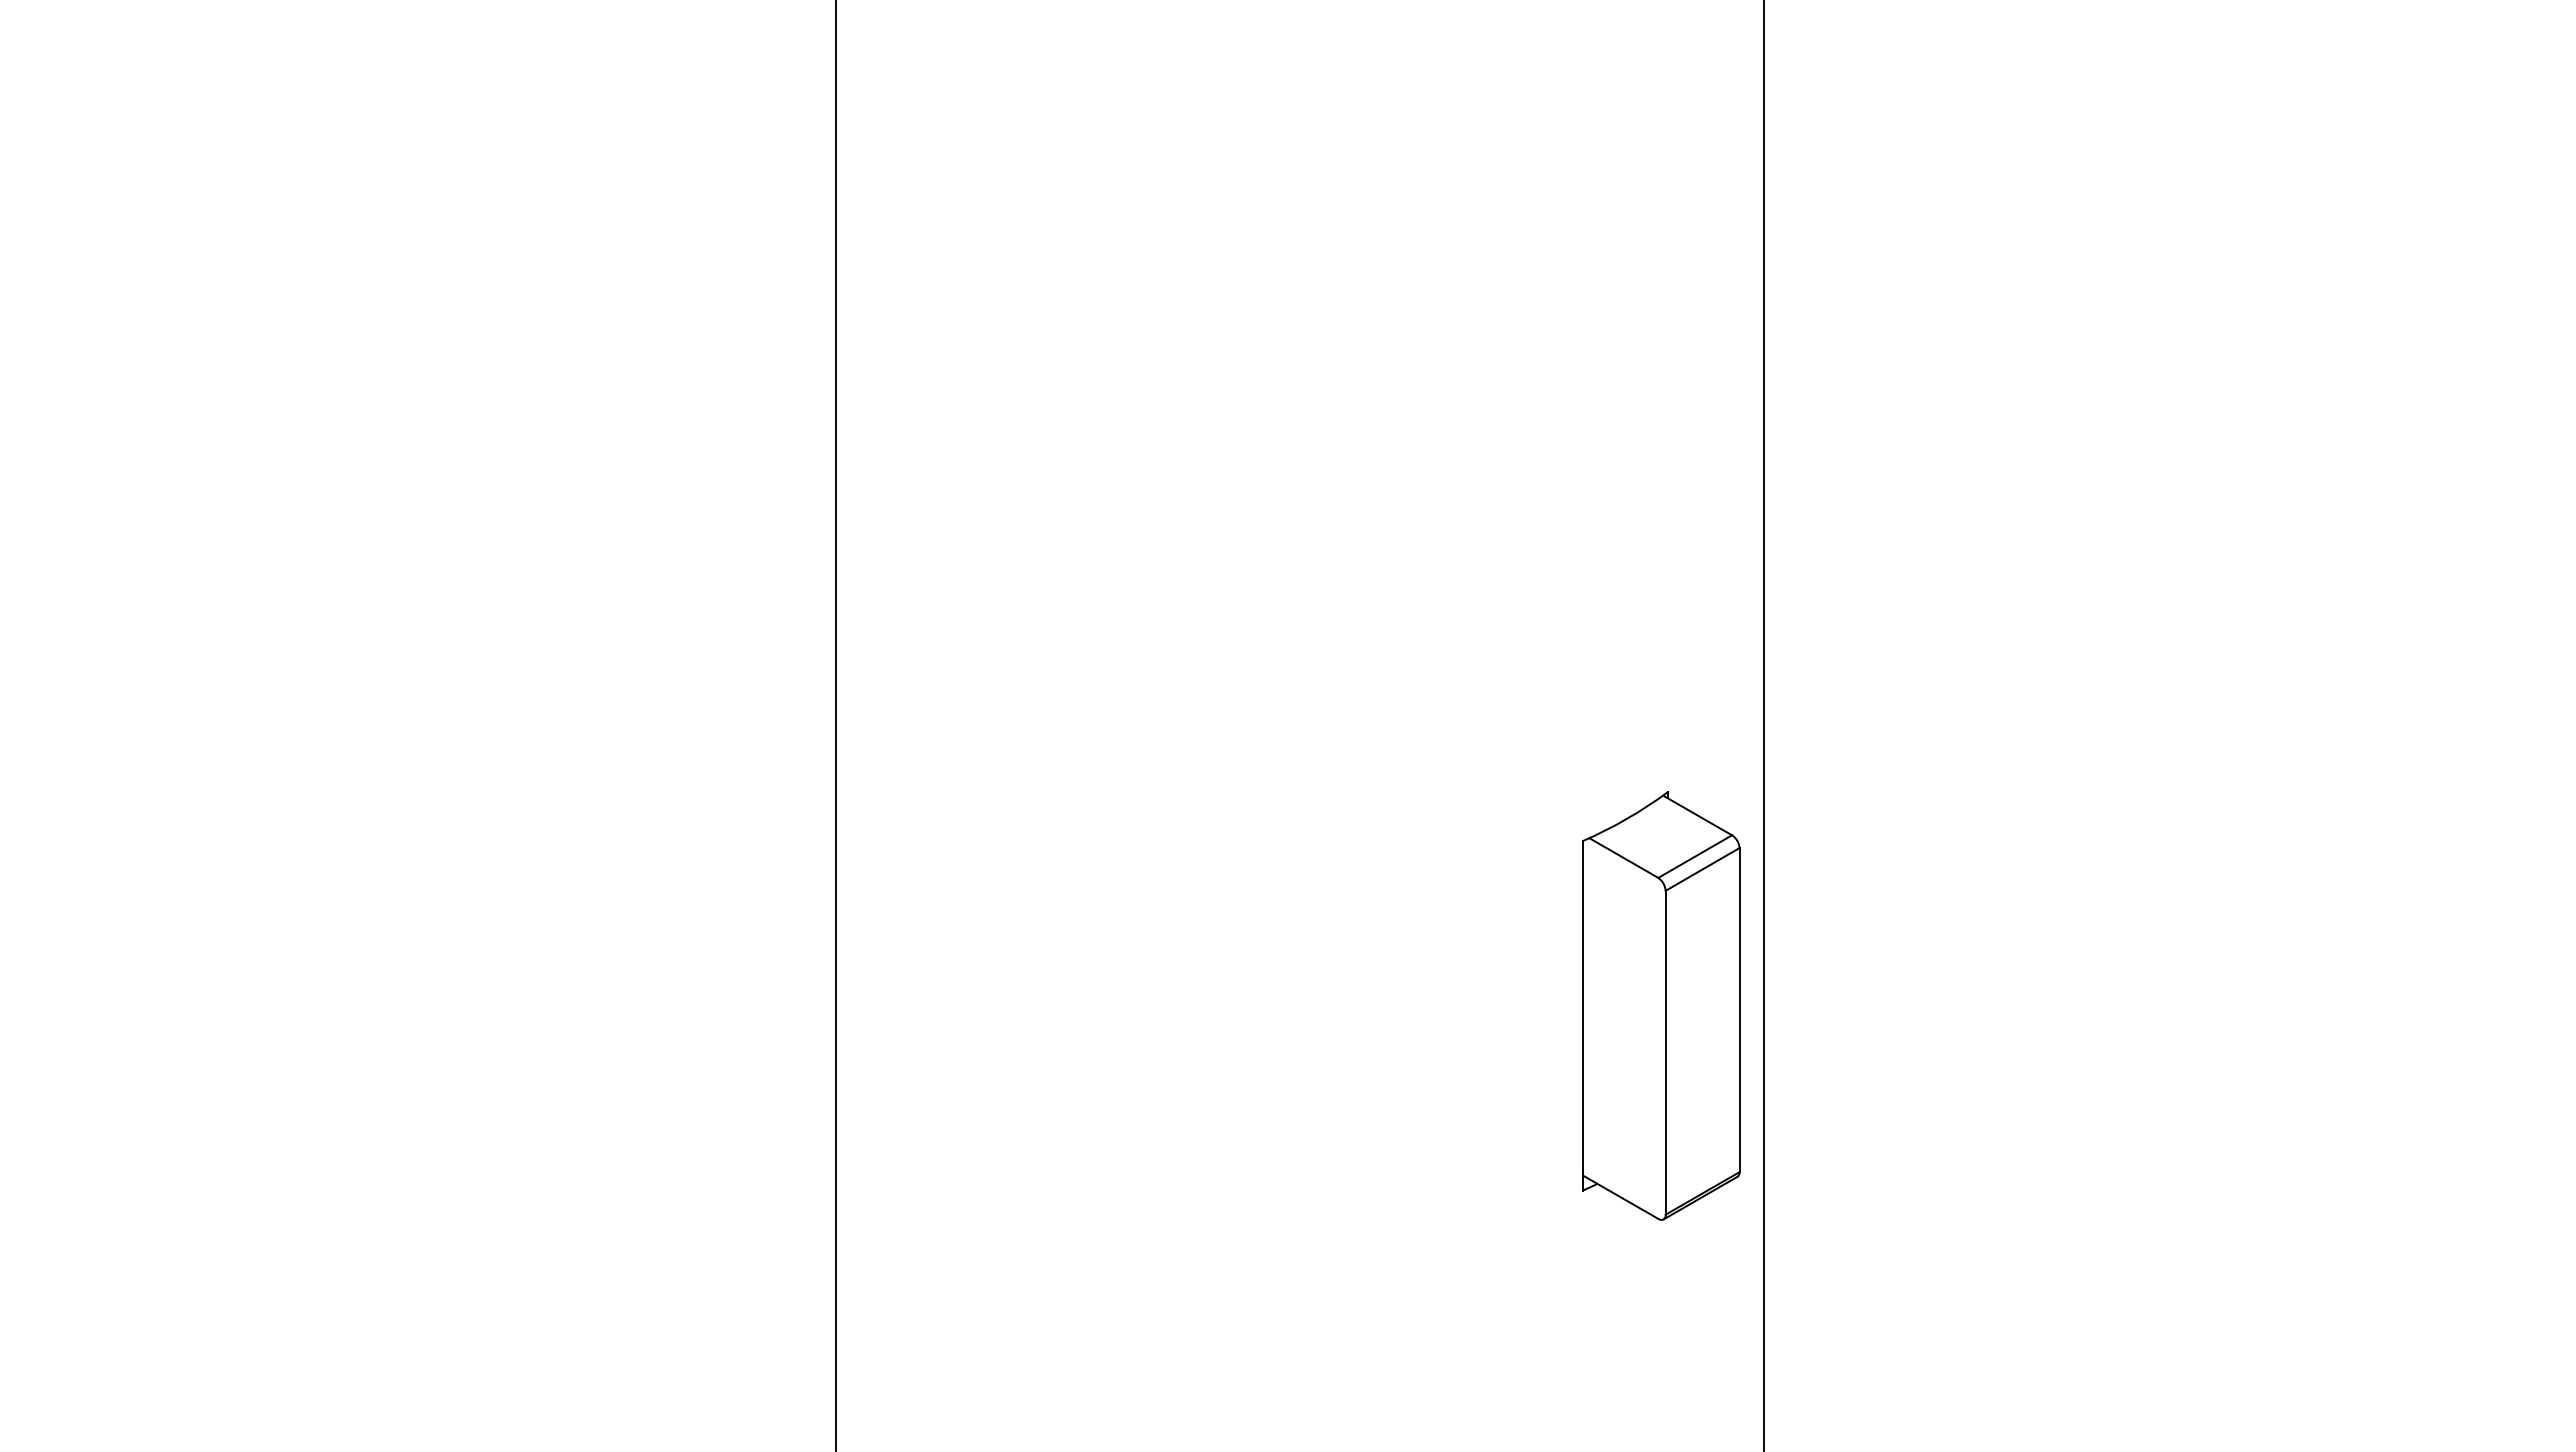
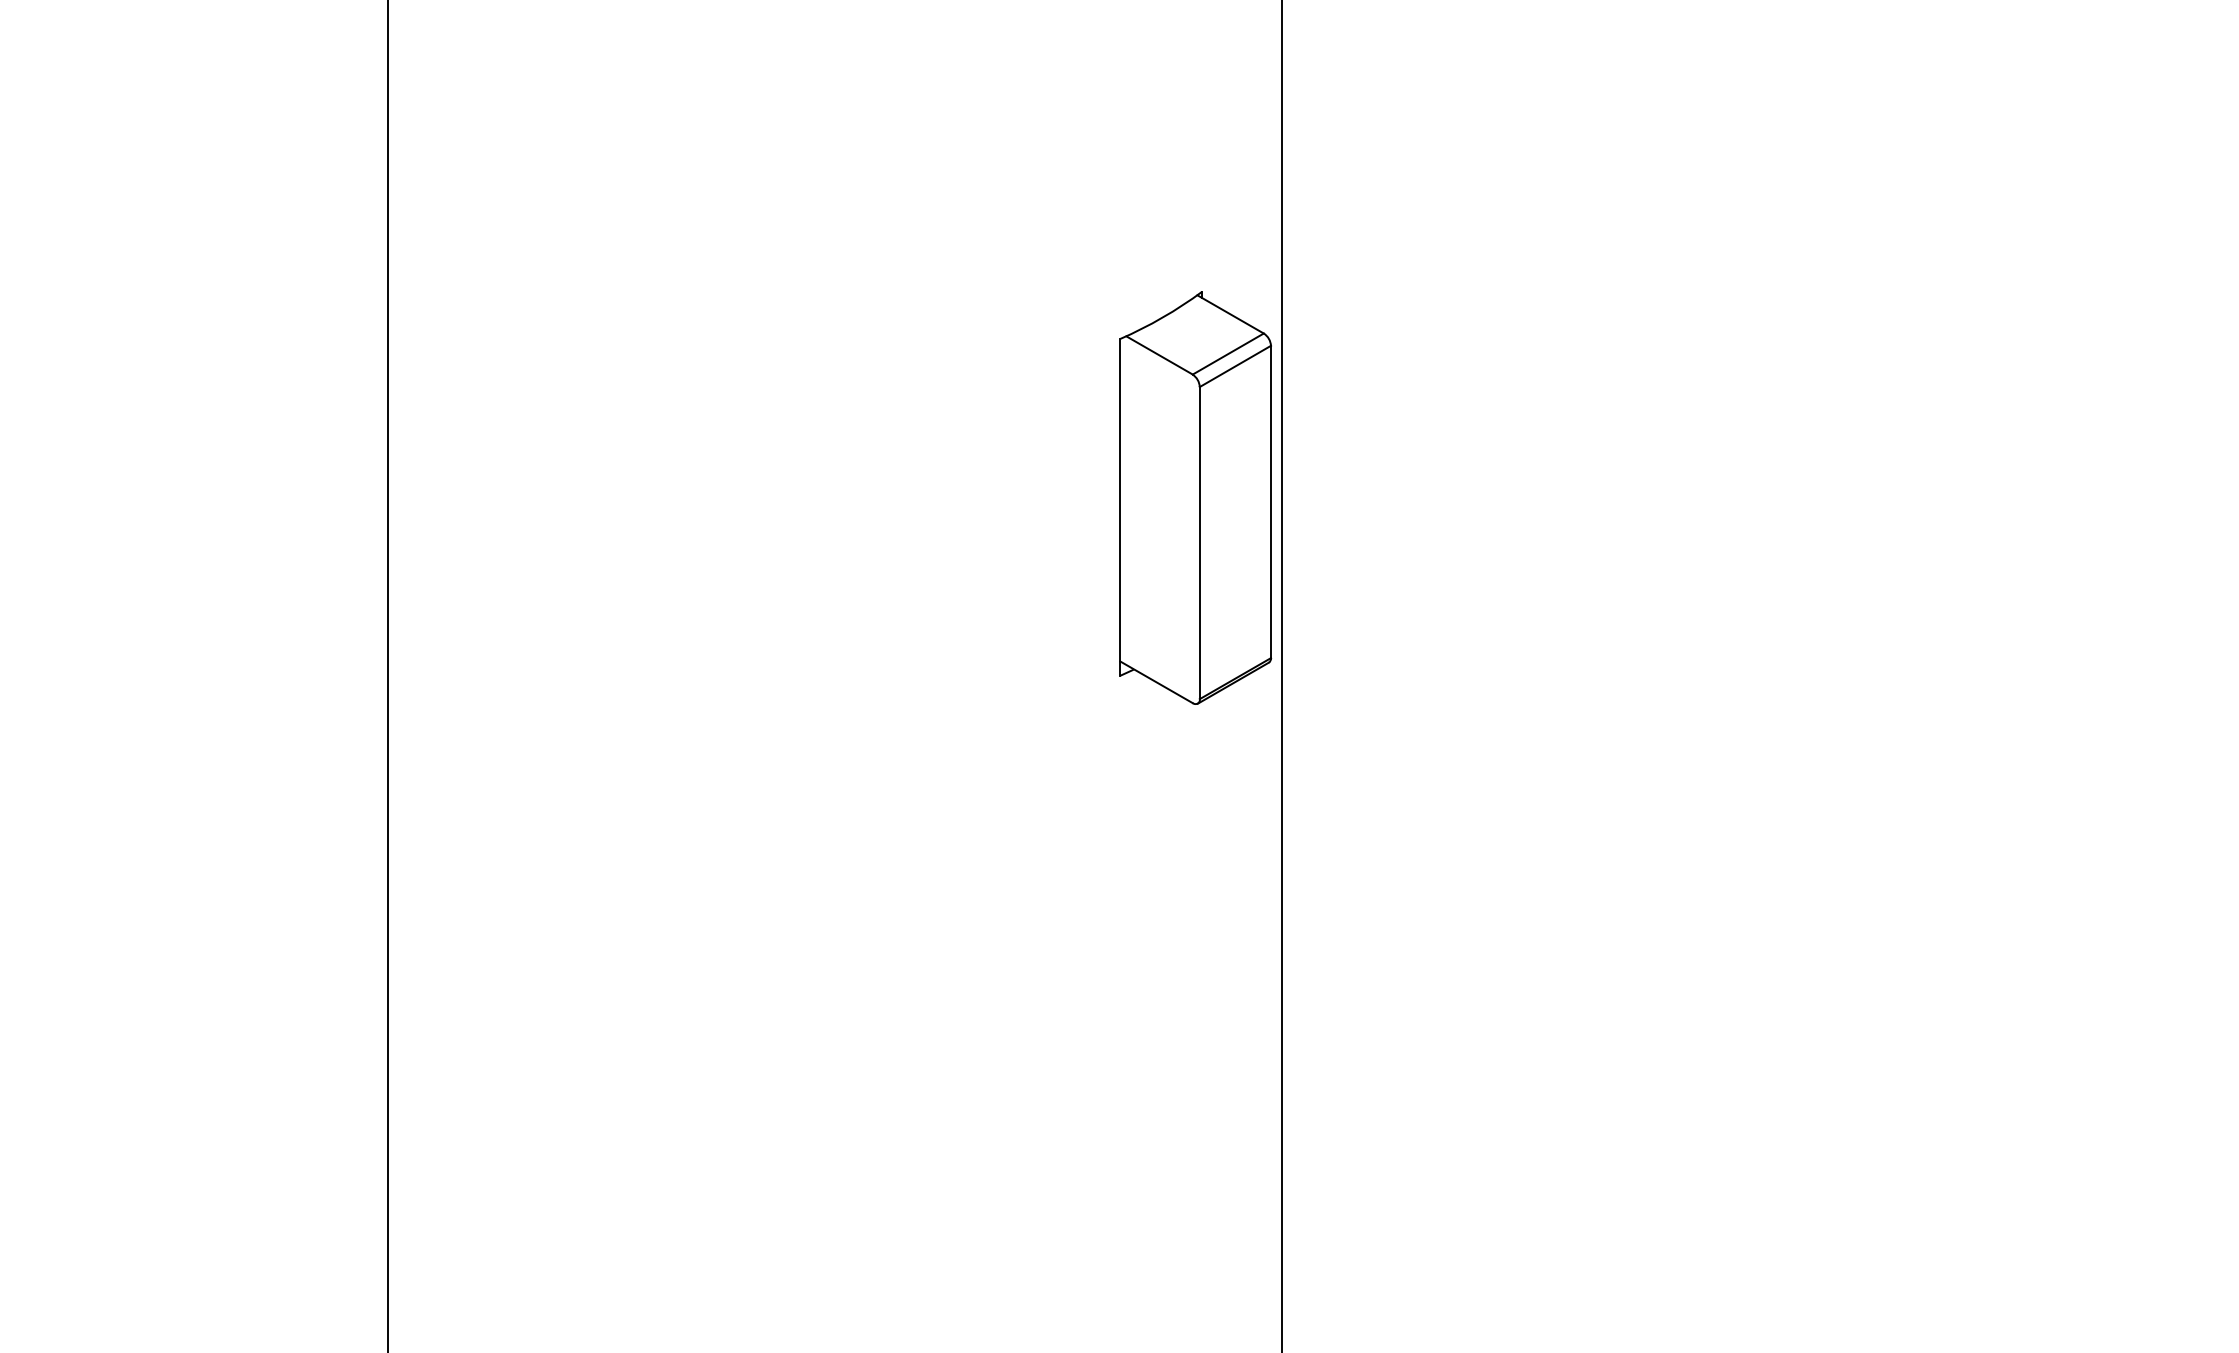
part: (1661, 1005) -> (1195, 497), moved

